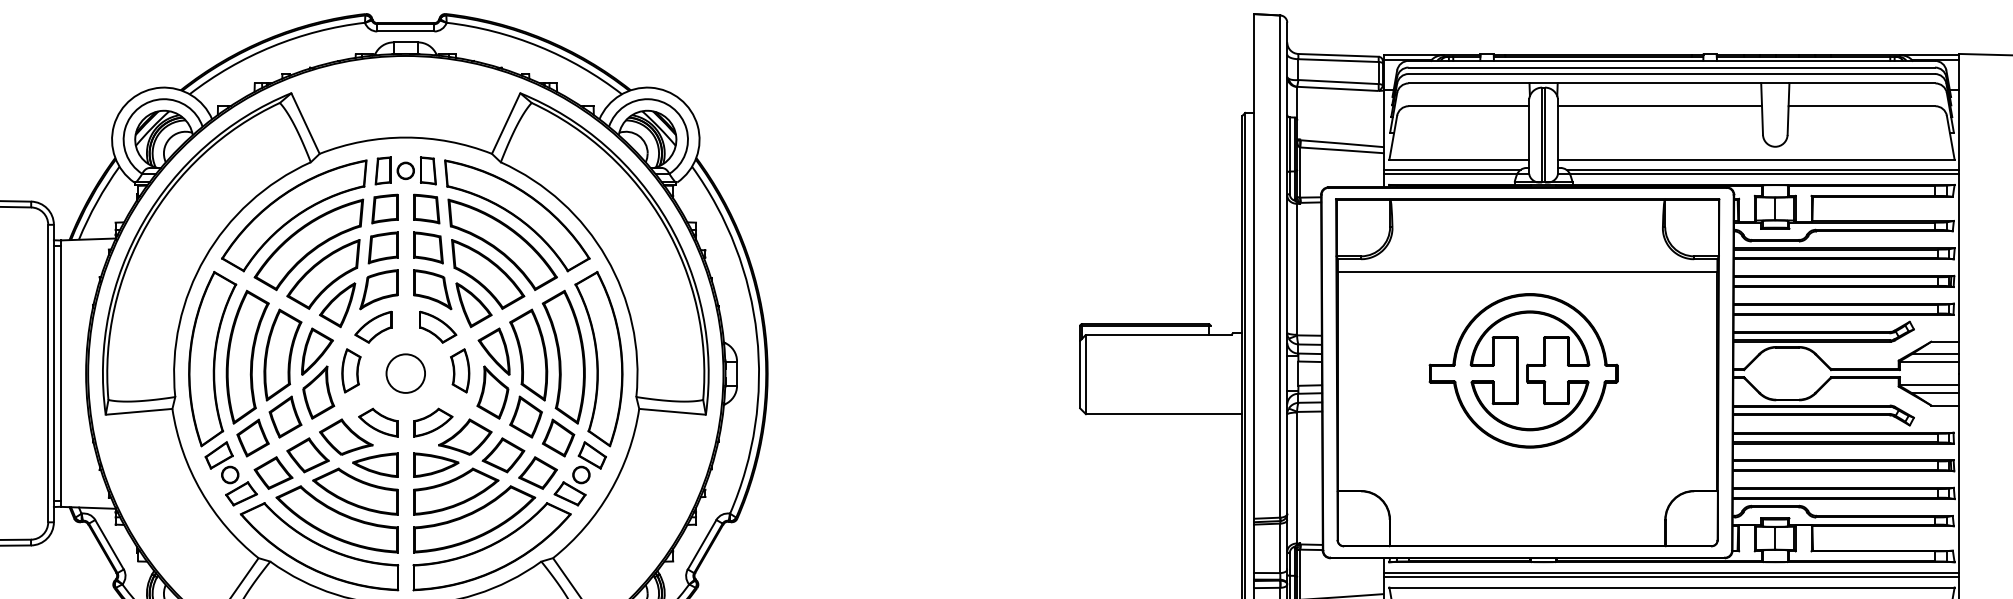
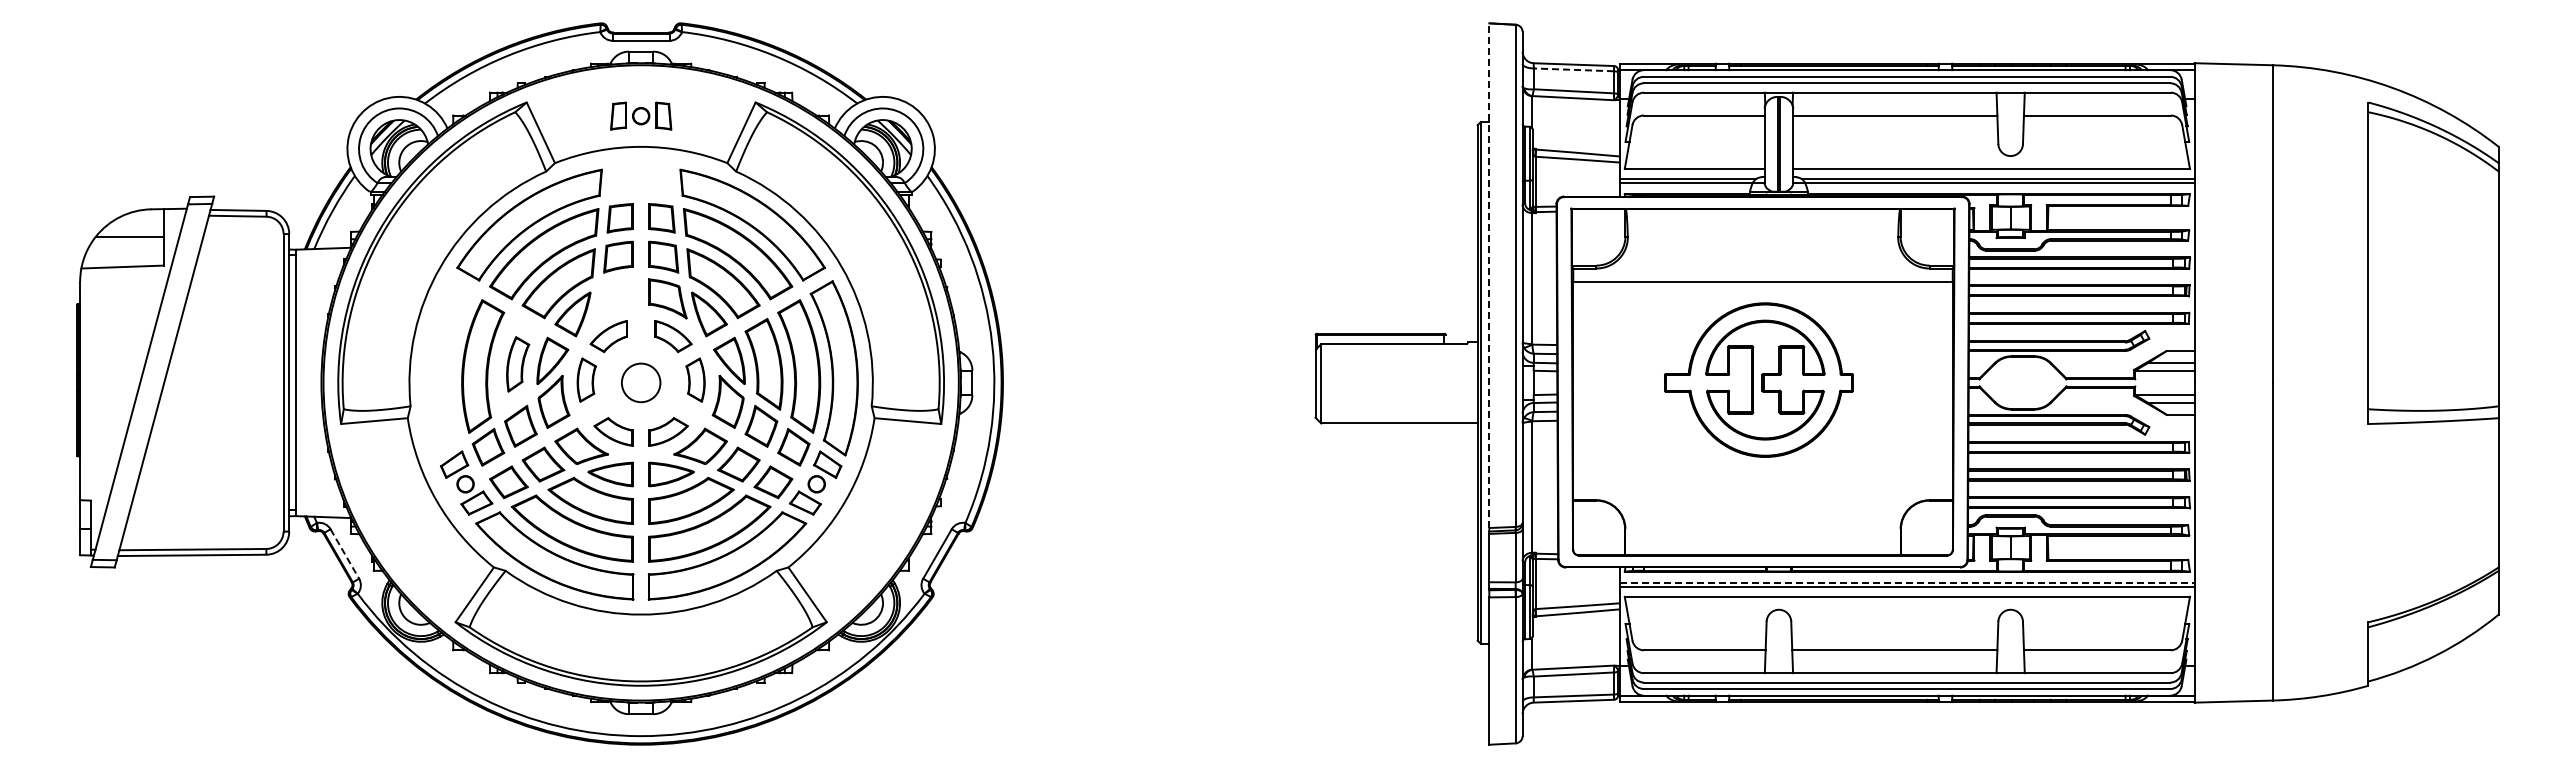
line: (1338, 60) -> (1573, 69), solid -> dashed
part: (406, 170) -> (641, 115), moved
line: (1254, 266) -> (1489, 275), solid -> dashed
part: (378, 289) -> (613, 298), removed
part: (282, 355) -> (517, 364), size x0.6
part: (212, 359) -> (447, 368), removed
line: (109, 545) -> (344, 554), solid -> dashed
line: (1672, 573) -> (1907, 582), solid -> dashed

